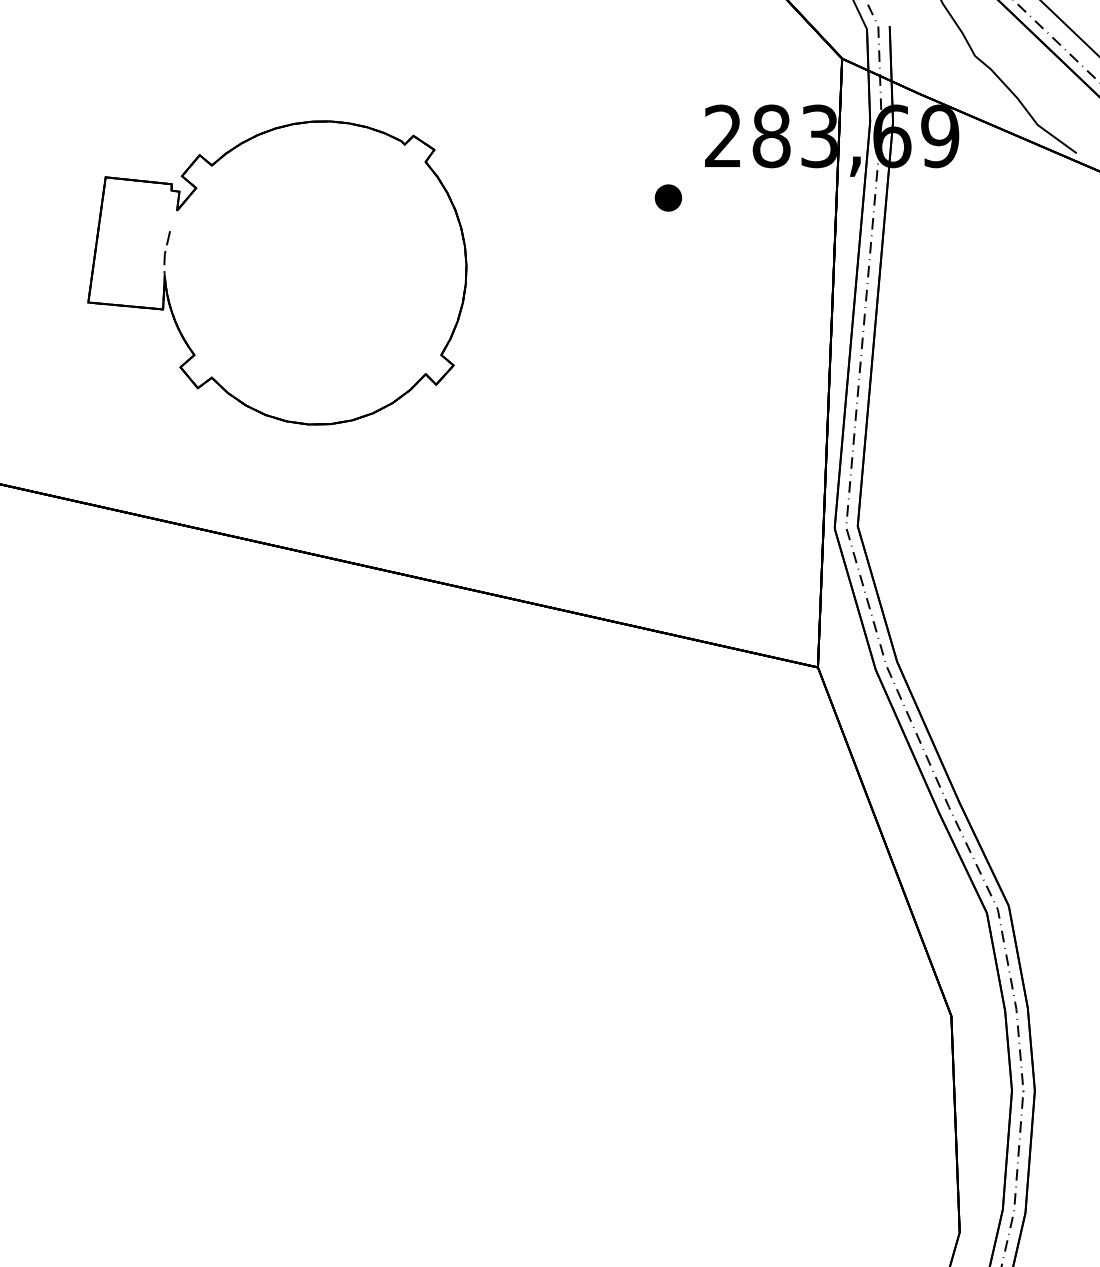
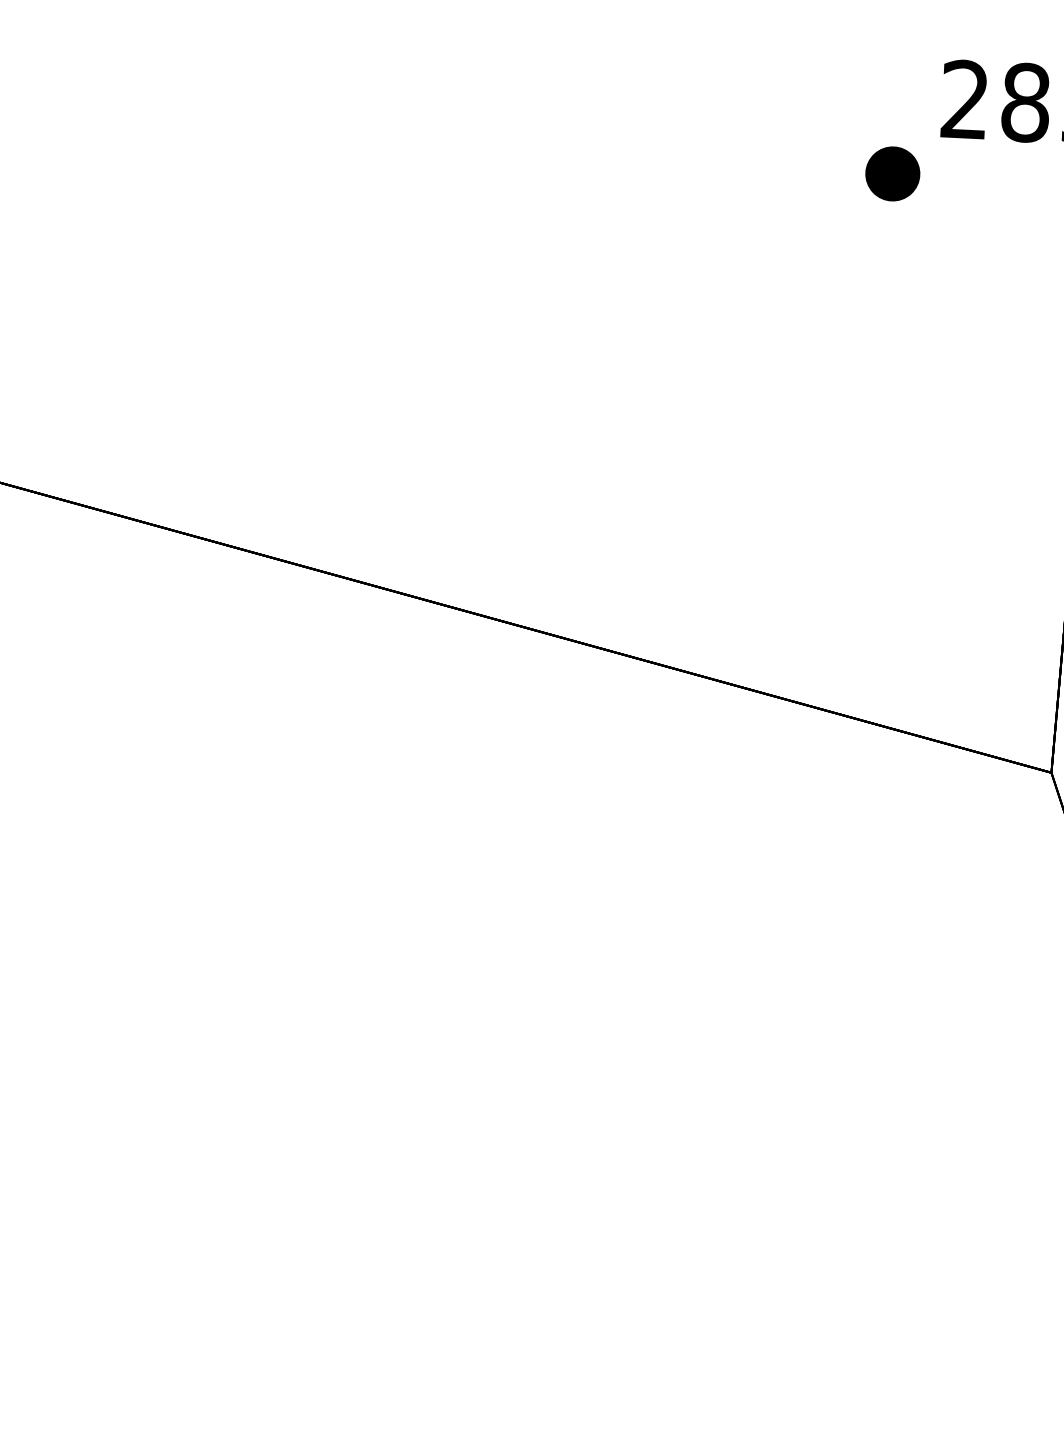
part: (667, 197) -> (891, 173), size x1.6
part: (277, 272) -> (396, 243), removed

